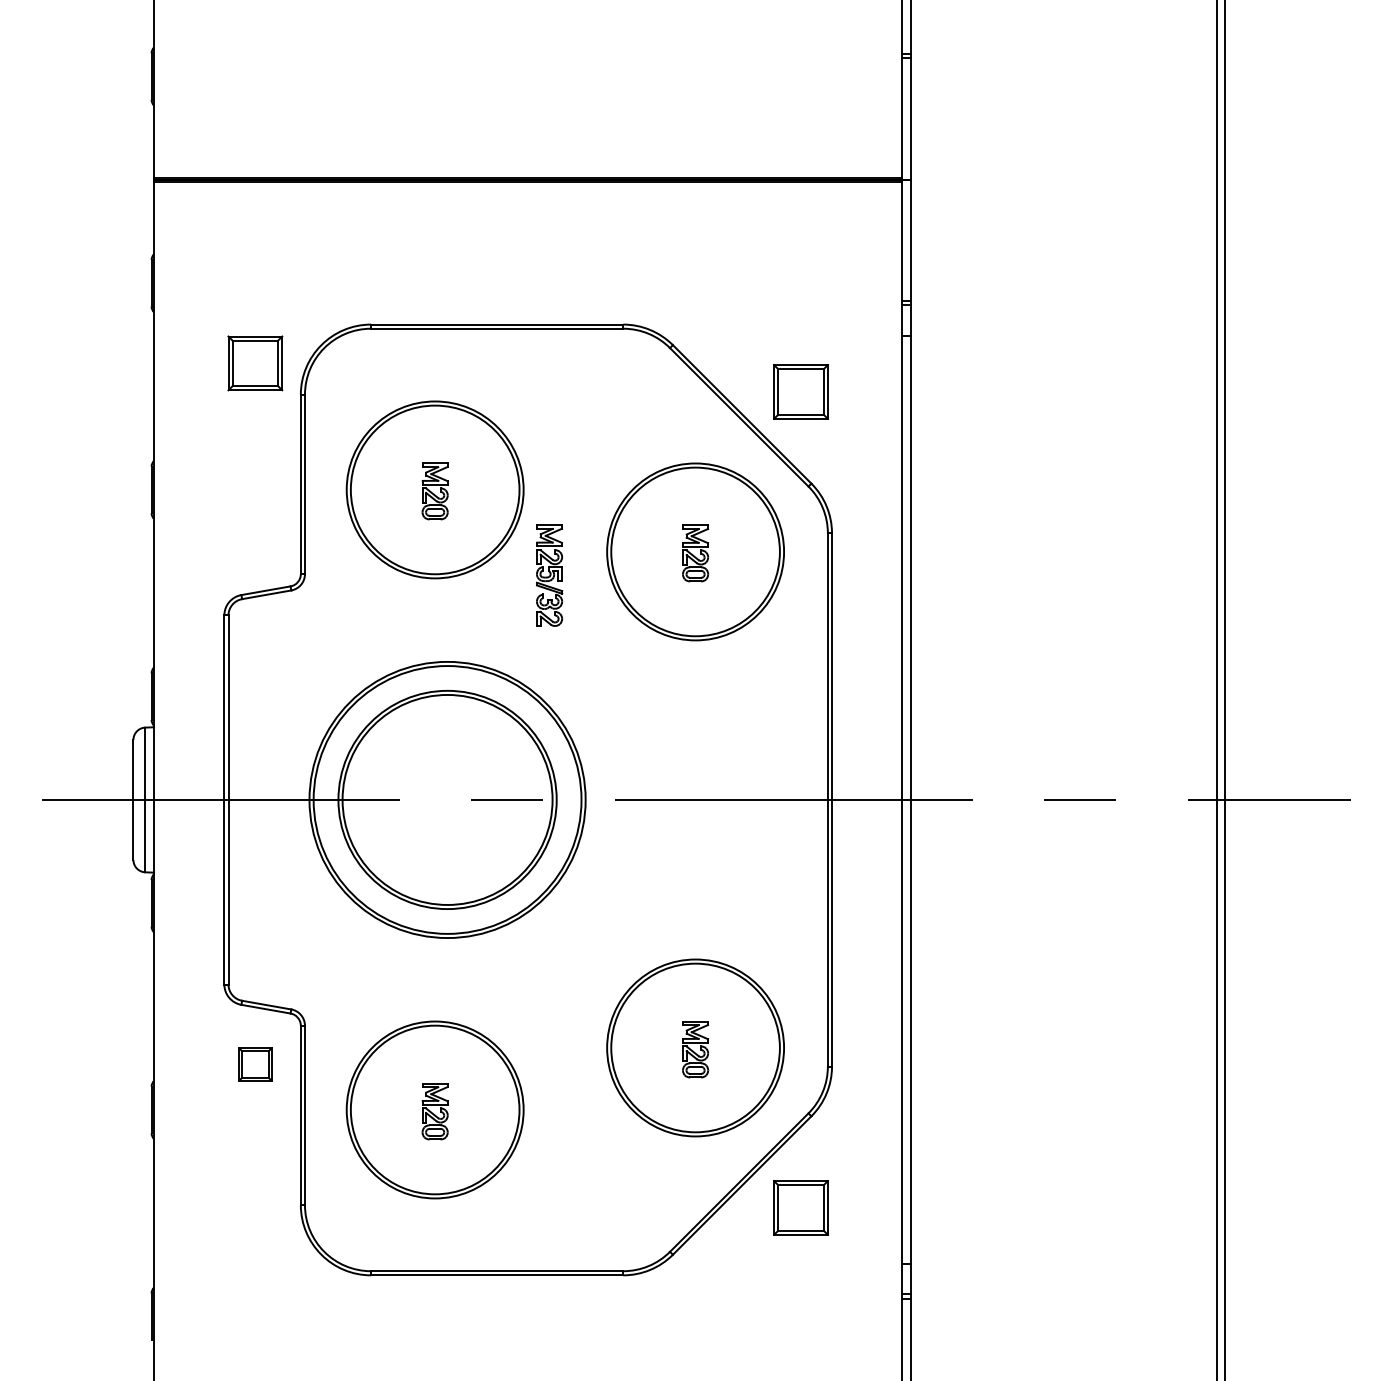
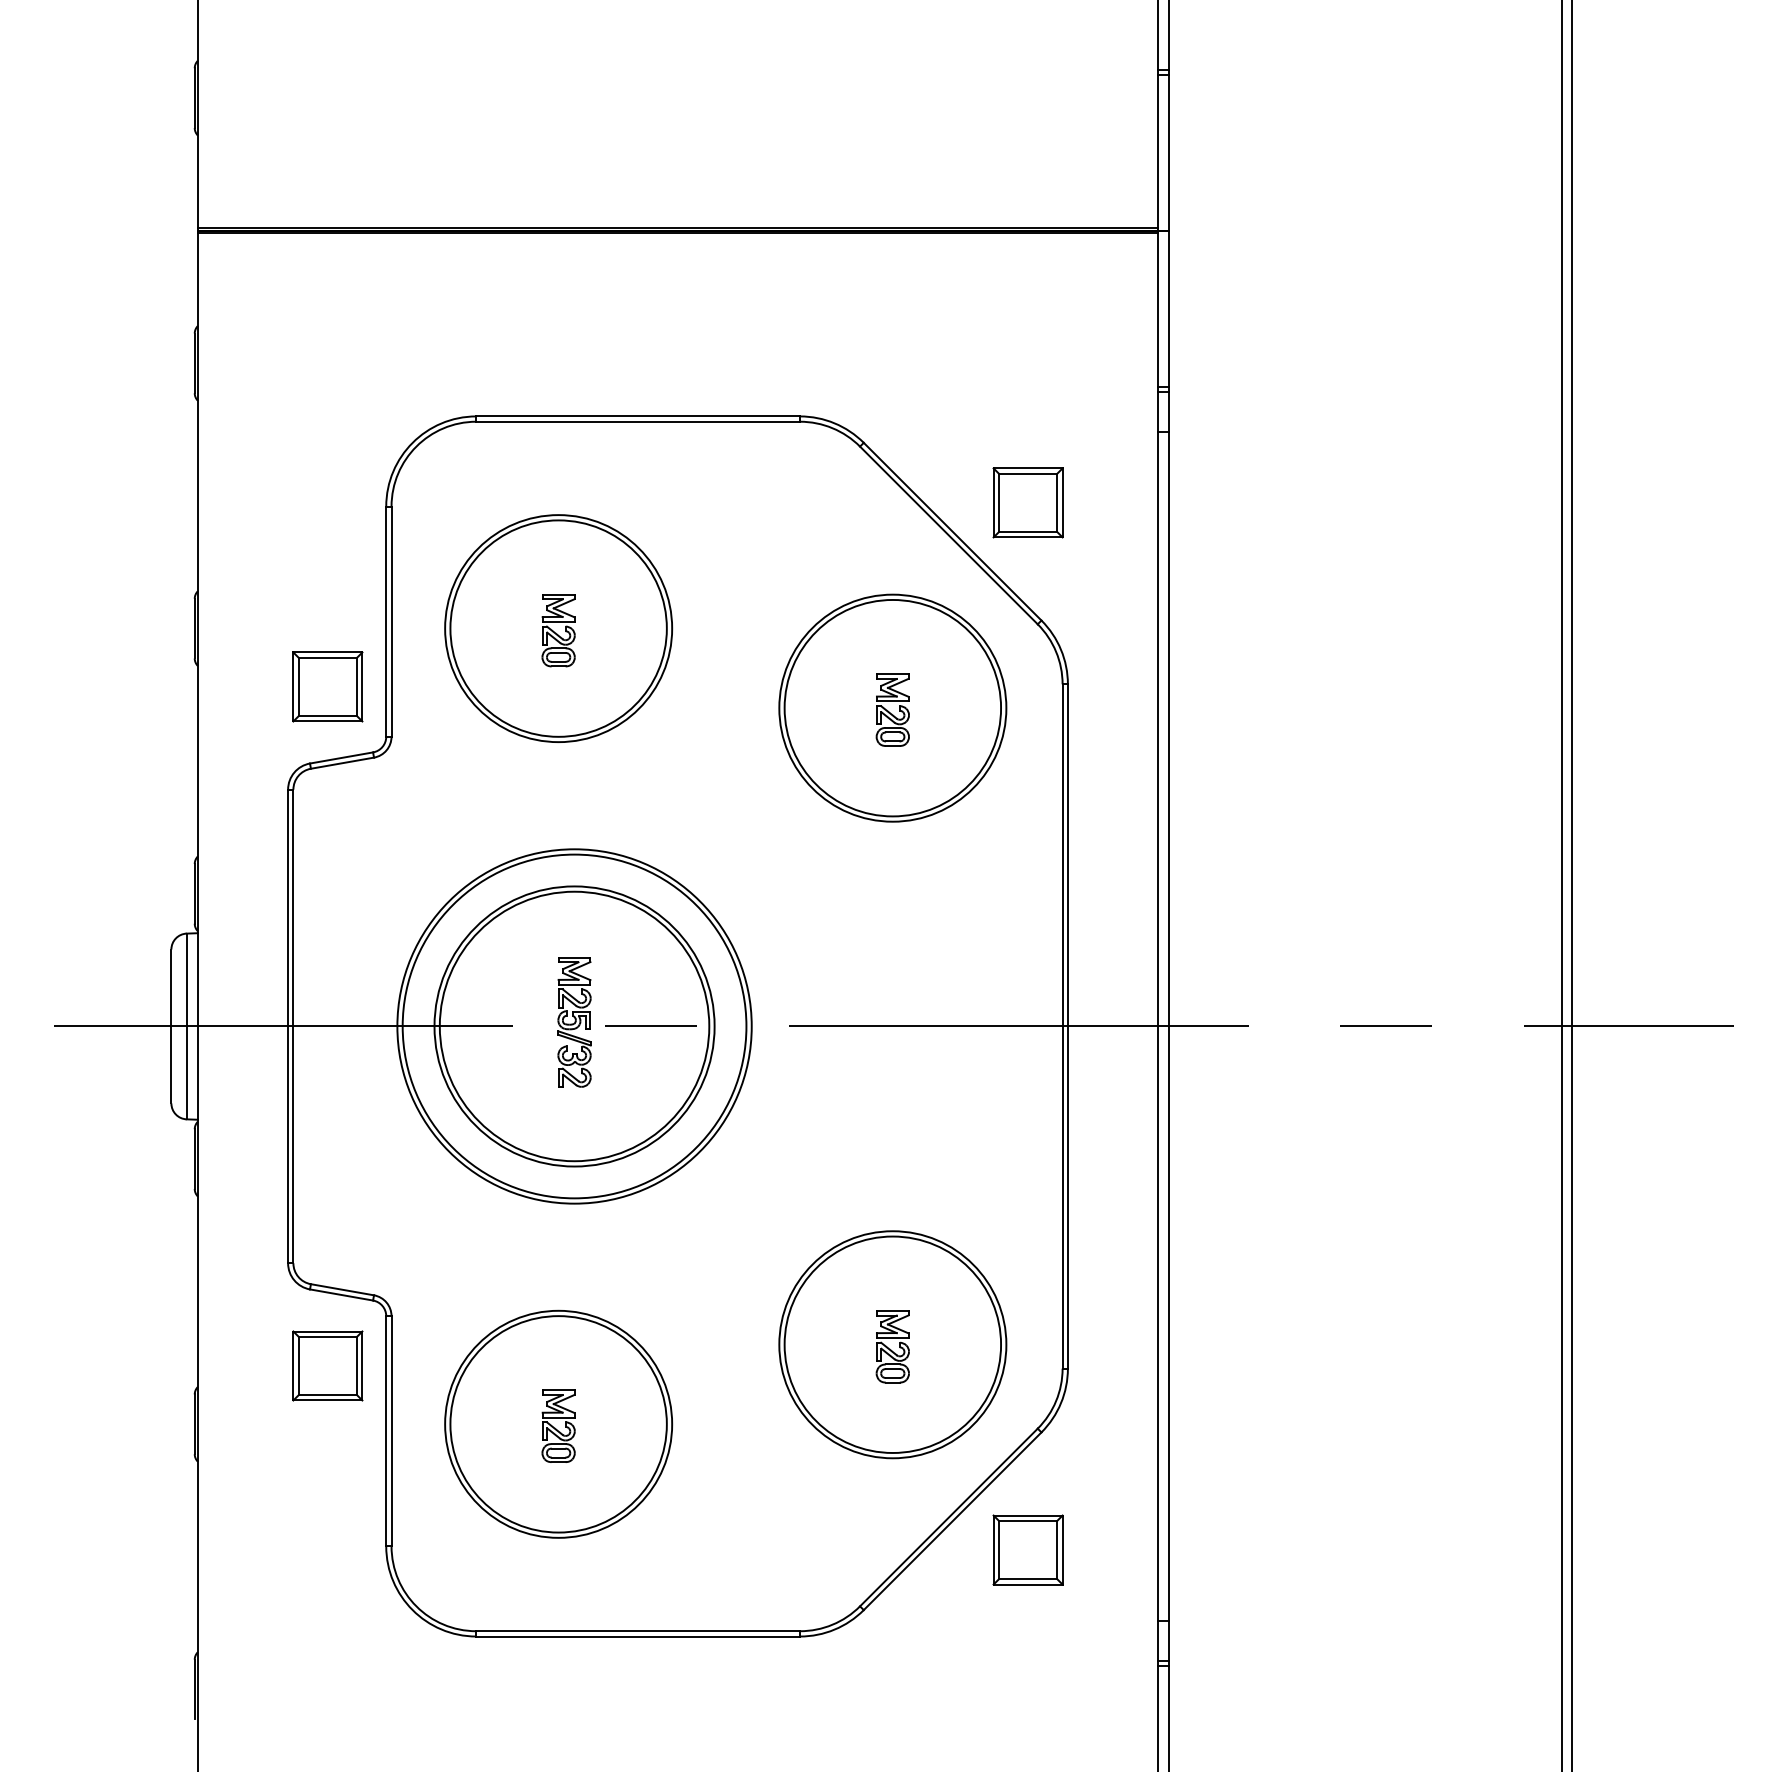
part: (255, 363) -> (328, 687), moved
part: (549, 575) -> (574, 1022), moved
part: (255, 1064) -> (328, 1365), size x1.67

